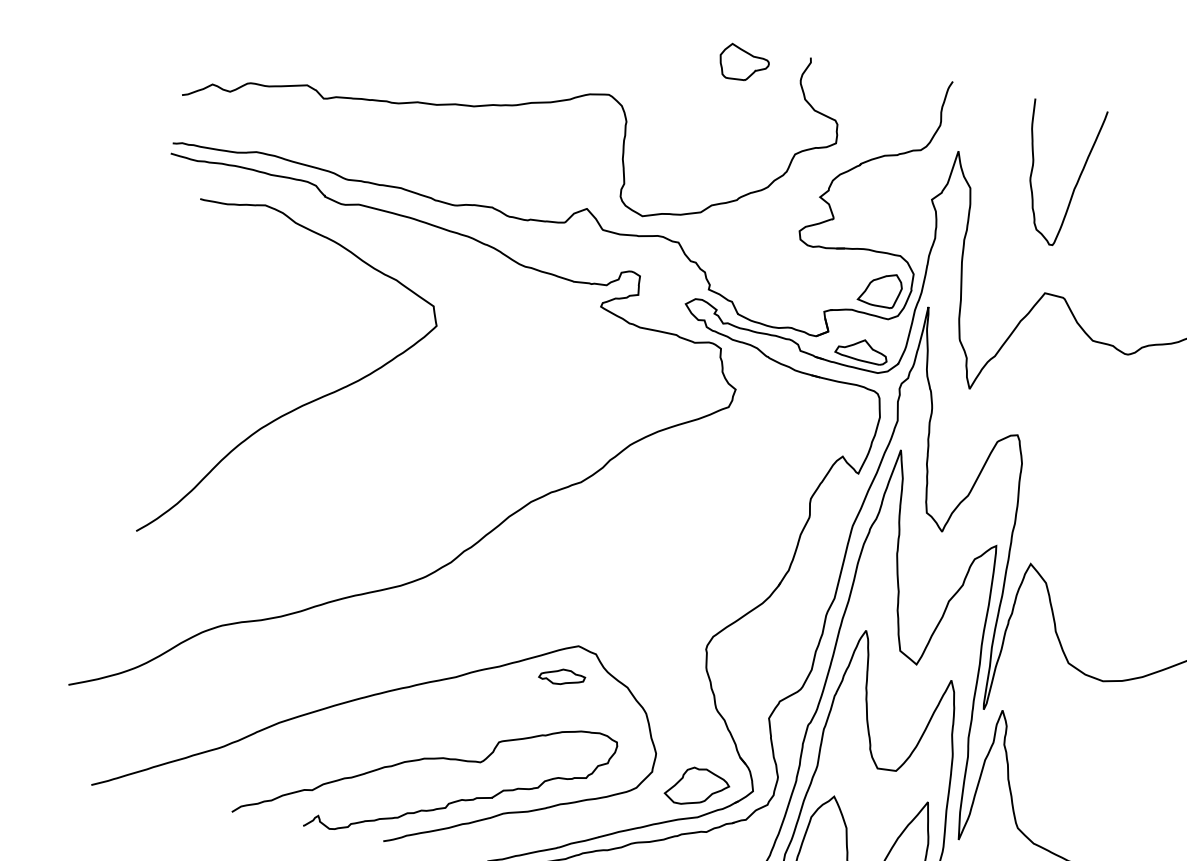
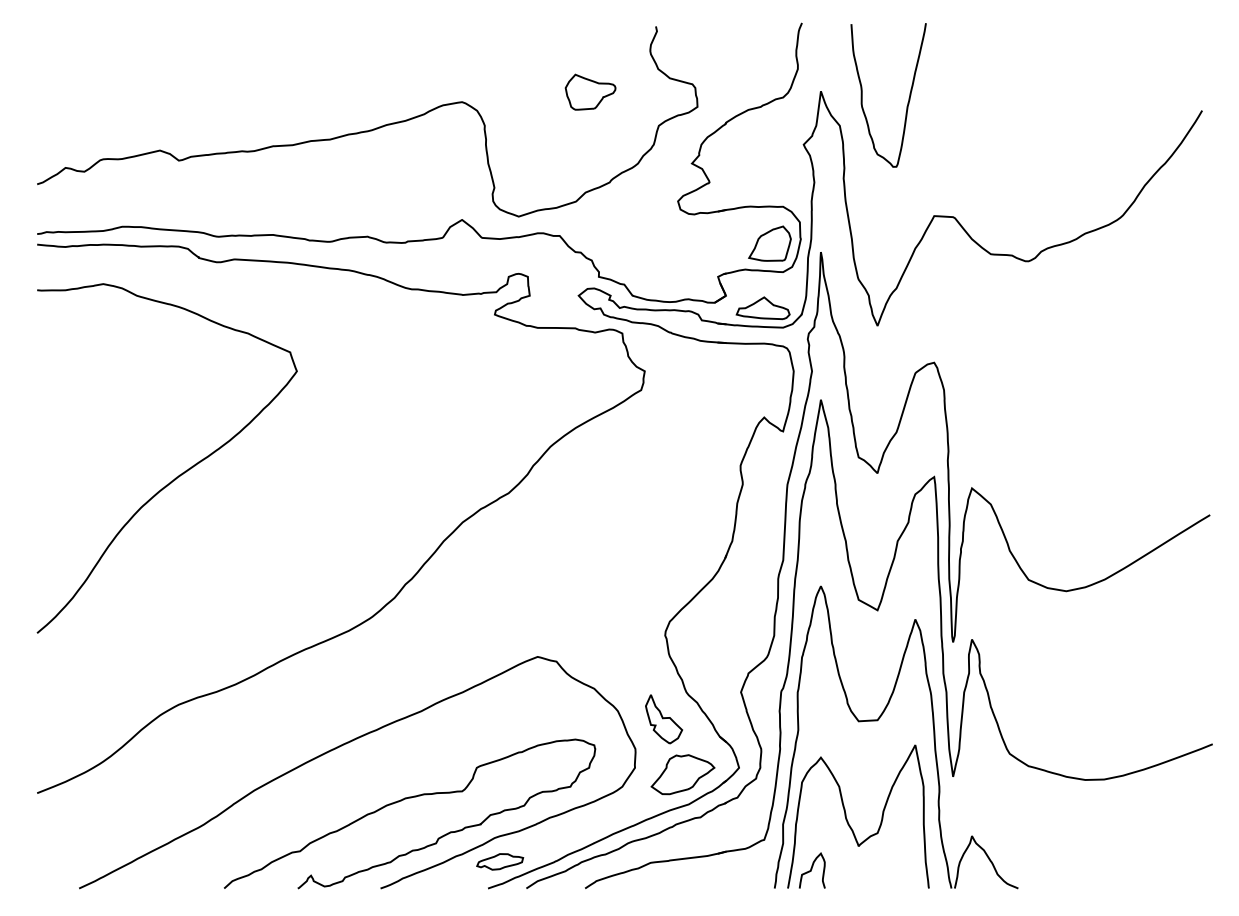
part: (744, 62) -> (590, 91), moved
curve: (1076, 181) -> (908, 98), moved
curve: (303, 404) -> (179, 474), moved
part: (562, 676) -> (500, 861), moved
part: (689, 730) -> (664, 719), added

